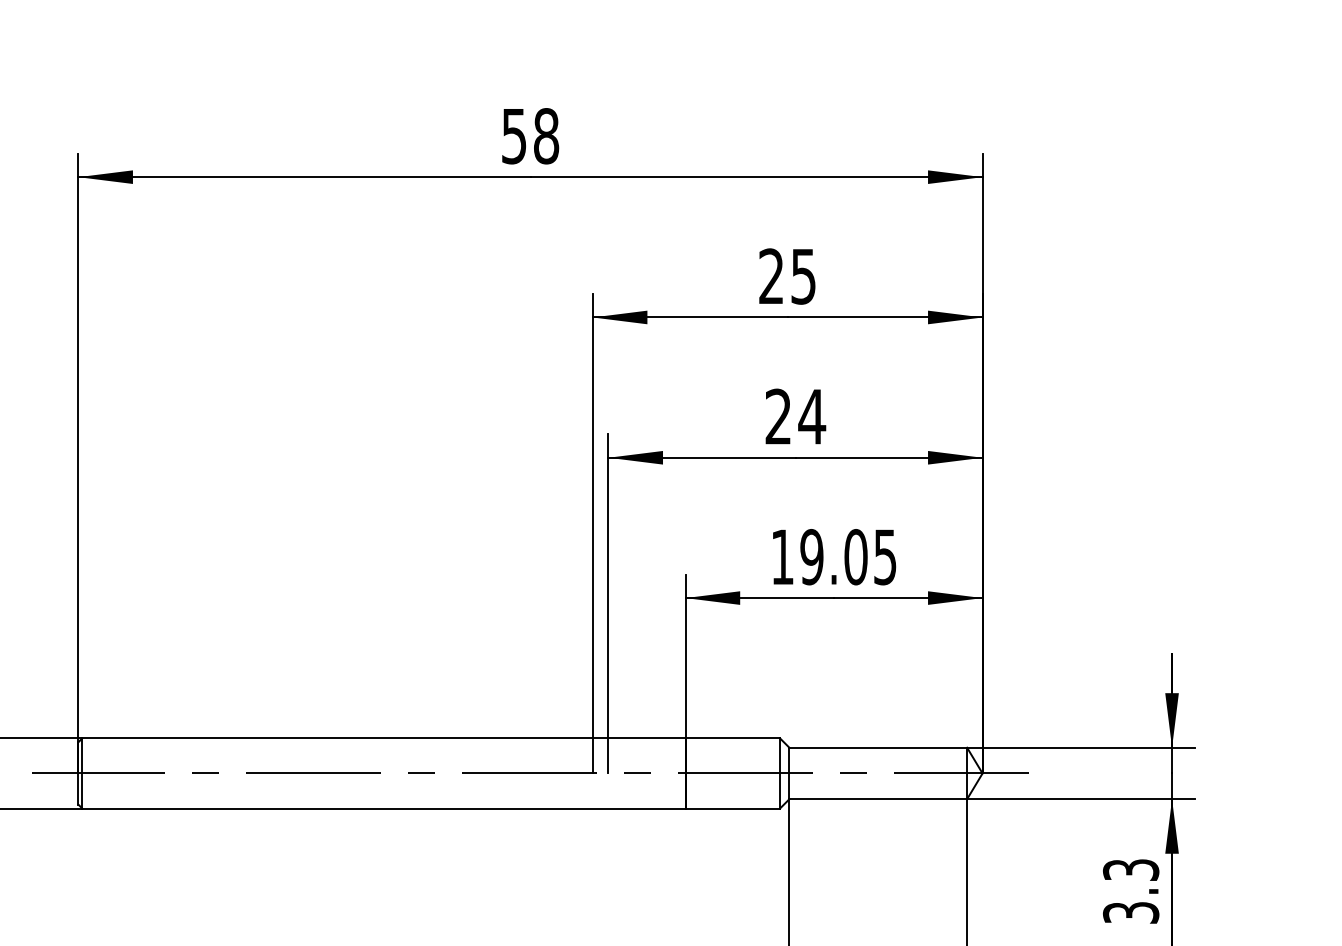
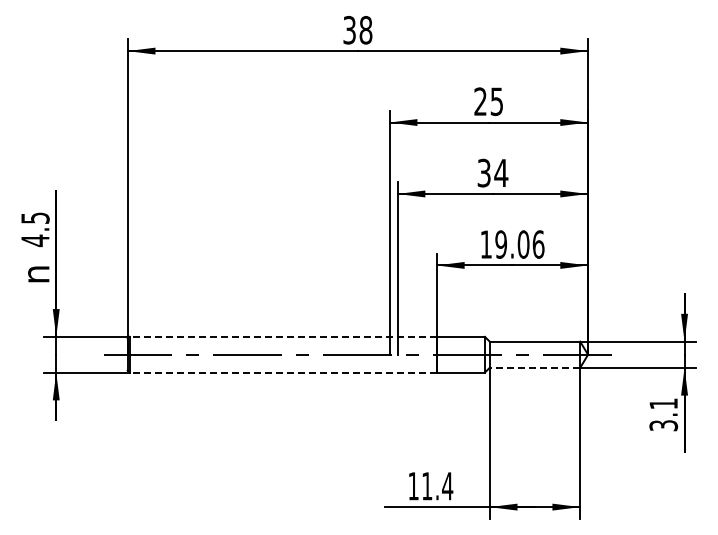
text: (514, 134) -> (349, 29), 58 -> 38
text: (777, 417) -> (483, 173), 24 -> 34
text: (885, 556) -> (538, 244), 19.05 -> 19.06
line: (384, 737) -> (283, 336), solid -> dashed
line: (877, 798) -> (534, 367), solid -> dashed
line: (384, 808) -> (283, 372), solid -> dashed
text: (1130, 869) -> (663, 403), 3.3 -> 3.1

